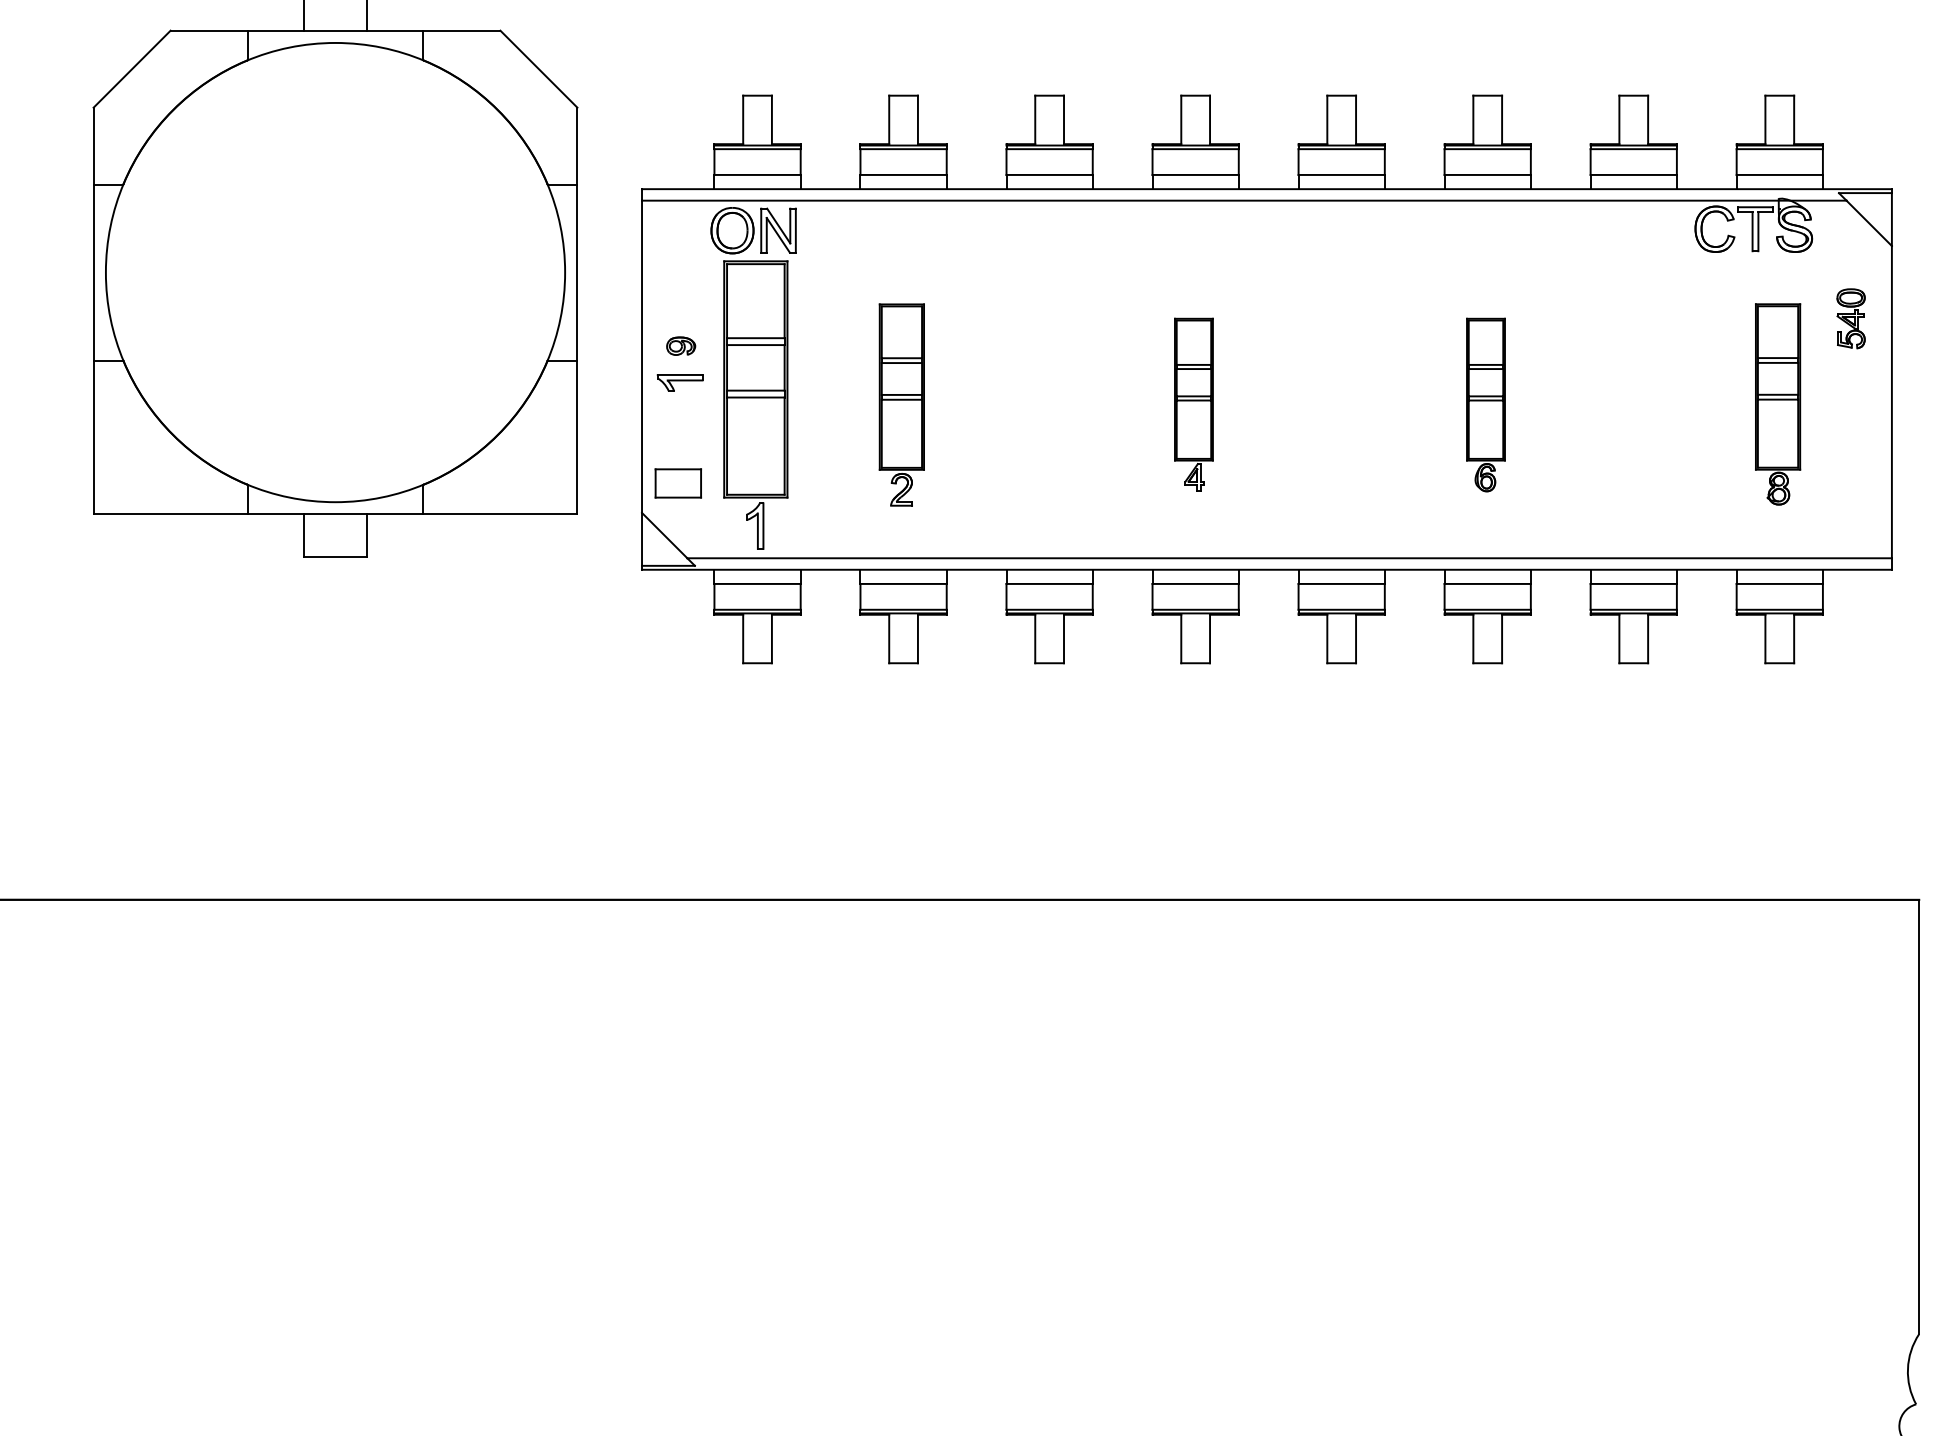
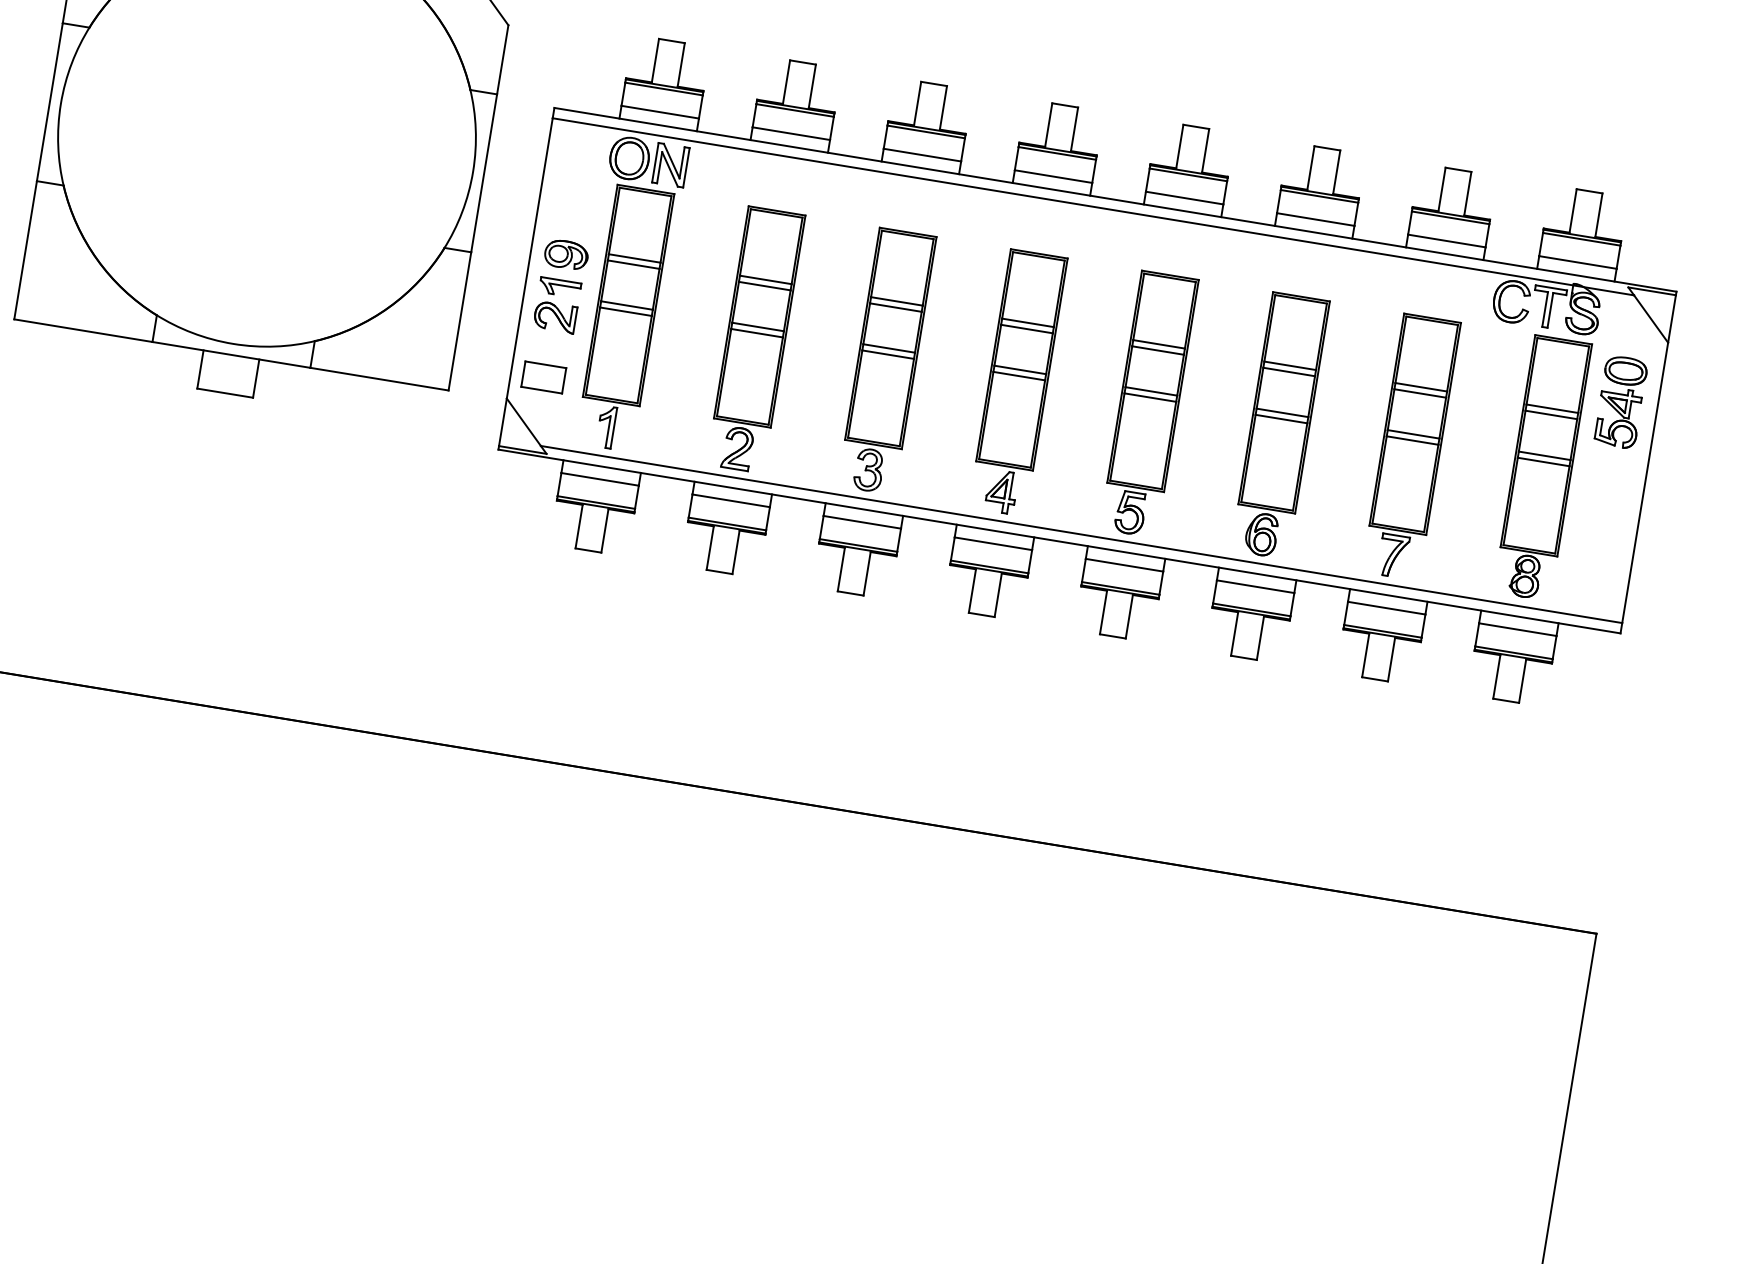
part: (1850, 318) -> (1620, 401), size x1.67
part: (680, 345) -> (565, 253), size x1.67
part: (901, 404) -> (755, 339), size x1.43
part: (1047, 404) -> (886, 360), added
part: (1193, 404) -> (1017, 382), size x1.67
part: (1339, 404) -> (1148, 403), added
part: (1485, 404) -> (1280, 425), size x1.67
part: (1631, 404) -> (1411, 446), added
part: (1777, 404) -> (1542, 468), size x1.43
part: (679, 415) -> (554, 316), added

